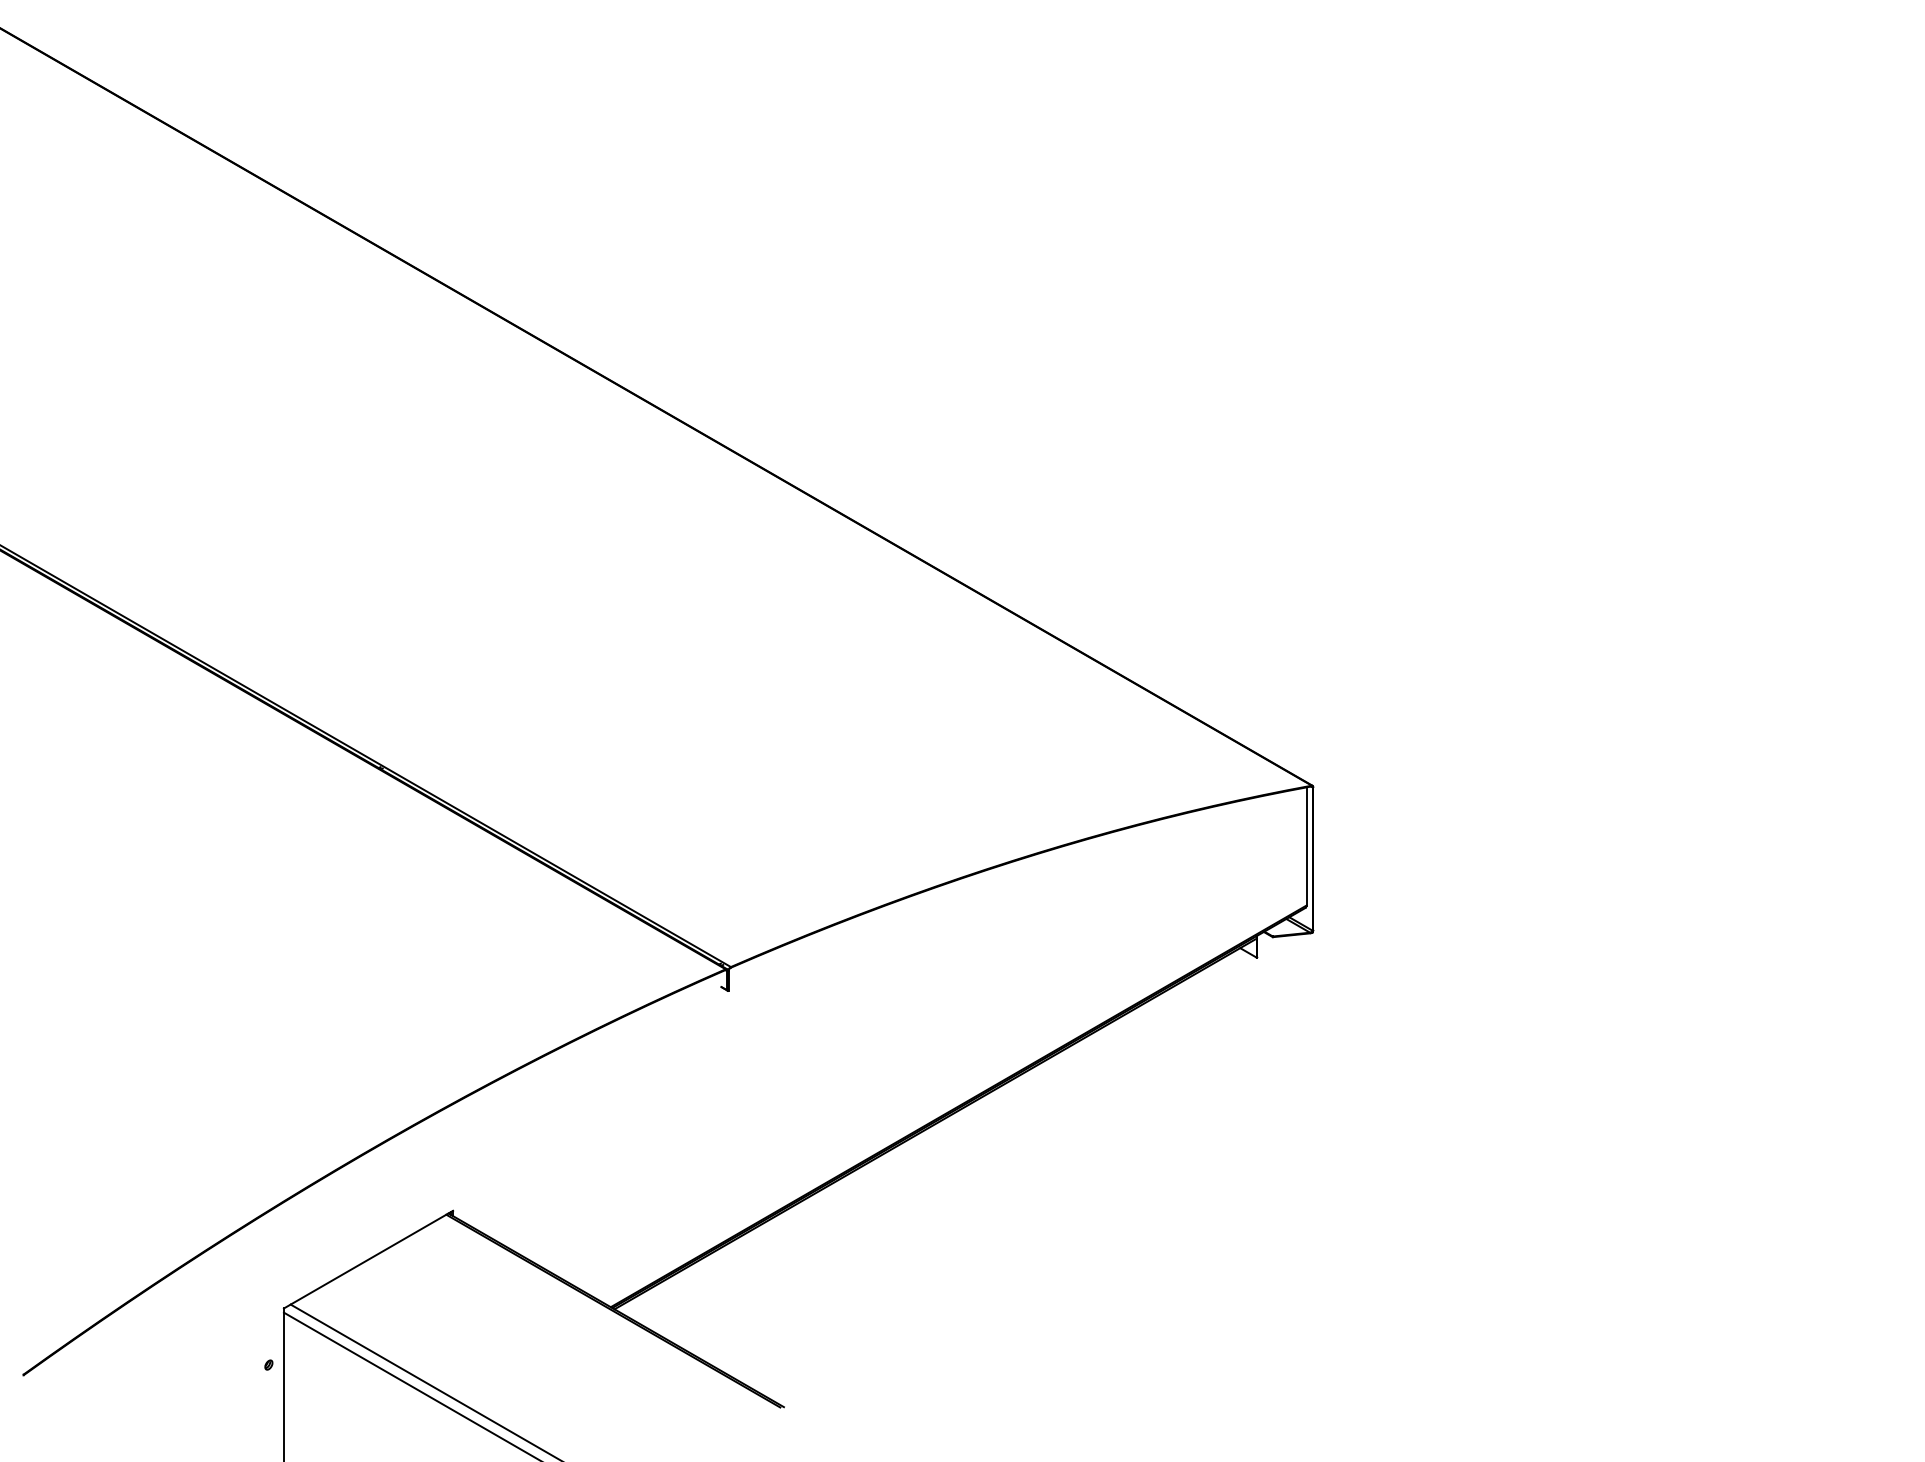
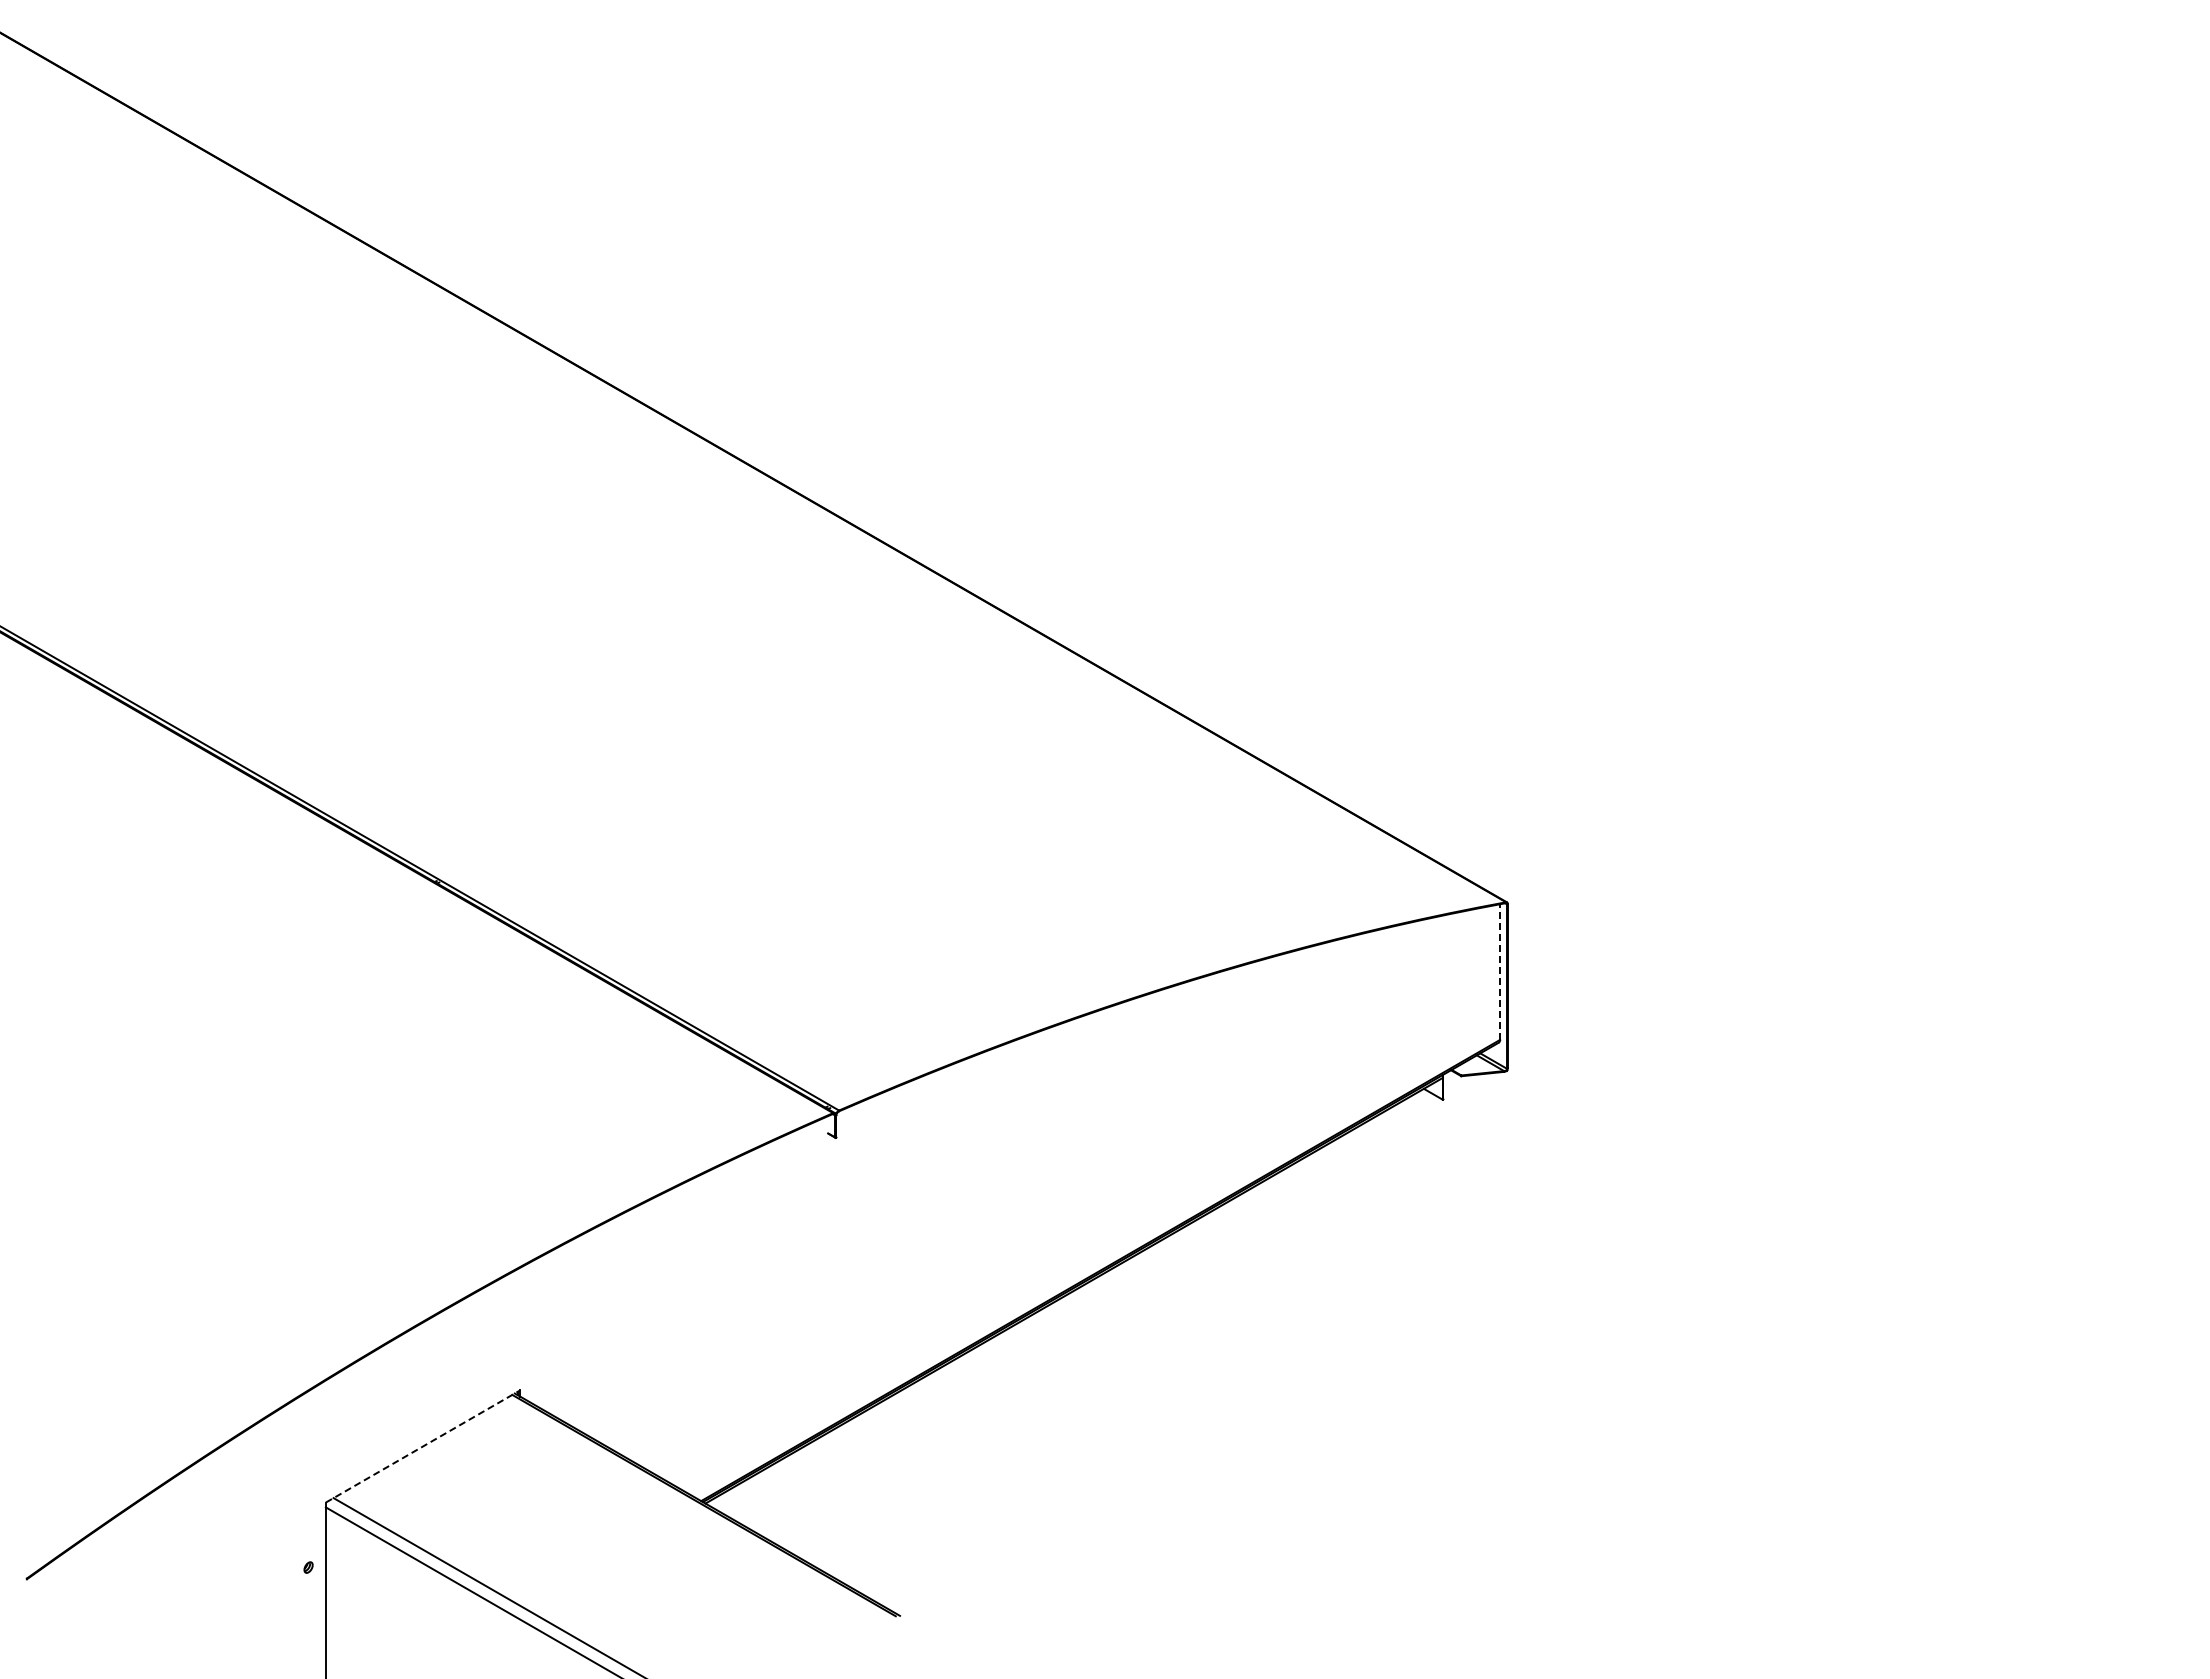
line: (1306, 846) -> (1500, 972), solid -> dashed
line: (368, 1259) -> (423, 1446), solid -> dashed

